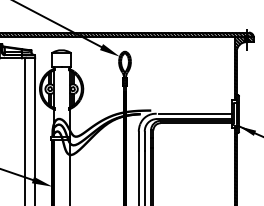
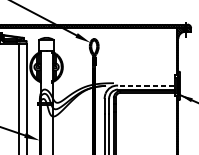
line: (195, 113) -> (147, 85), solid -> dashed

